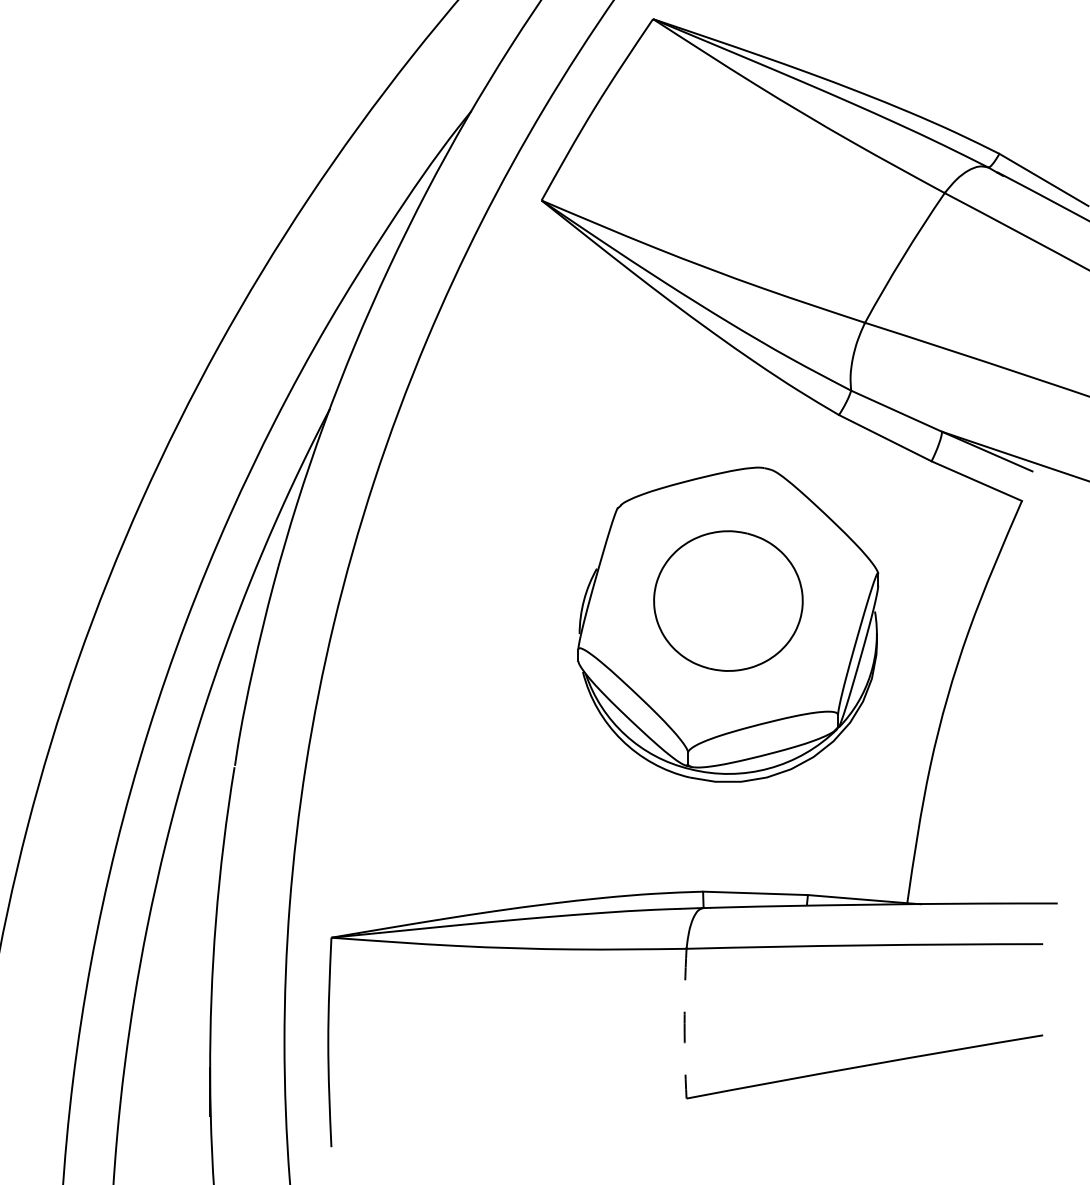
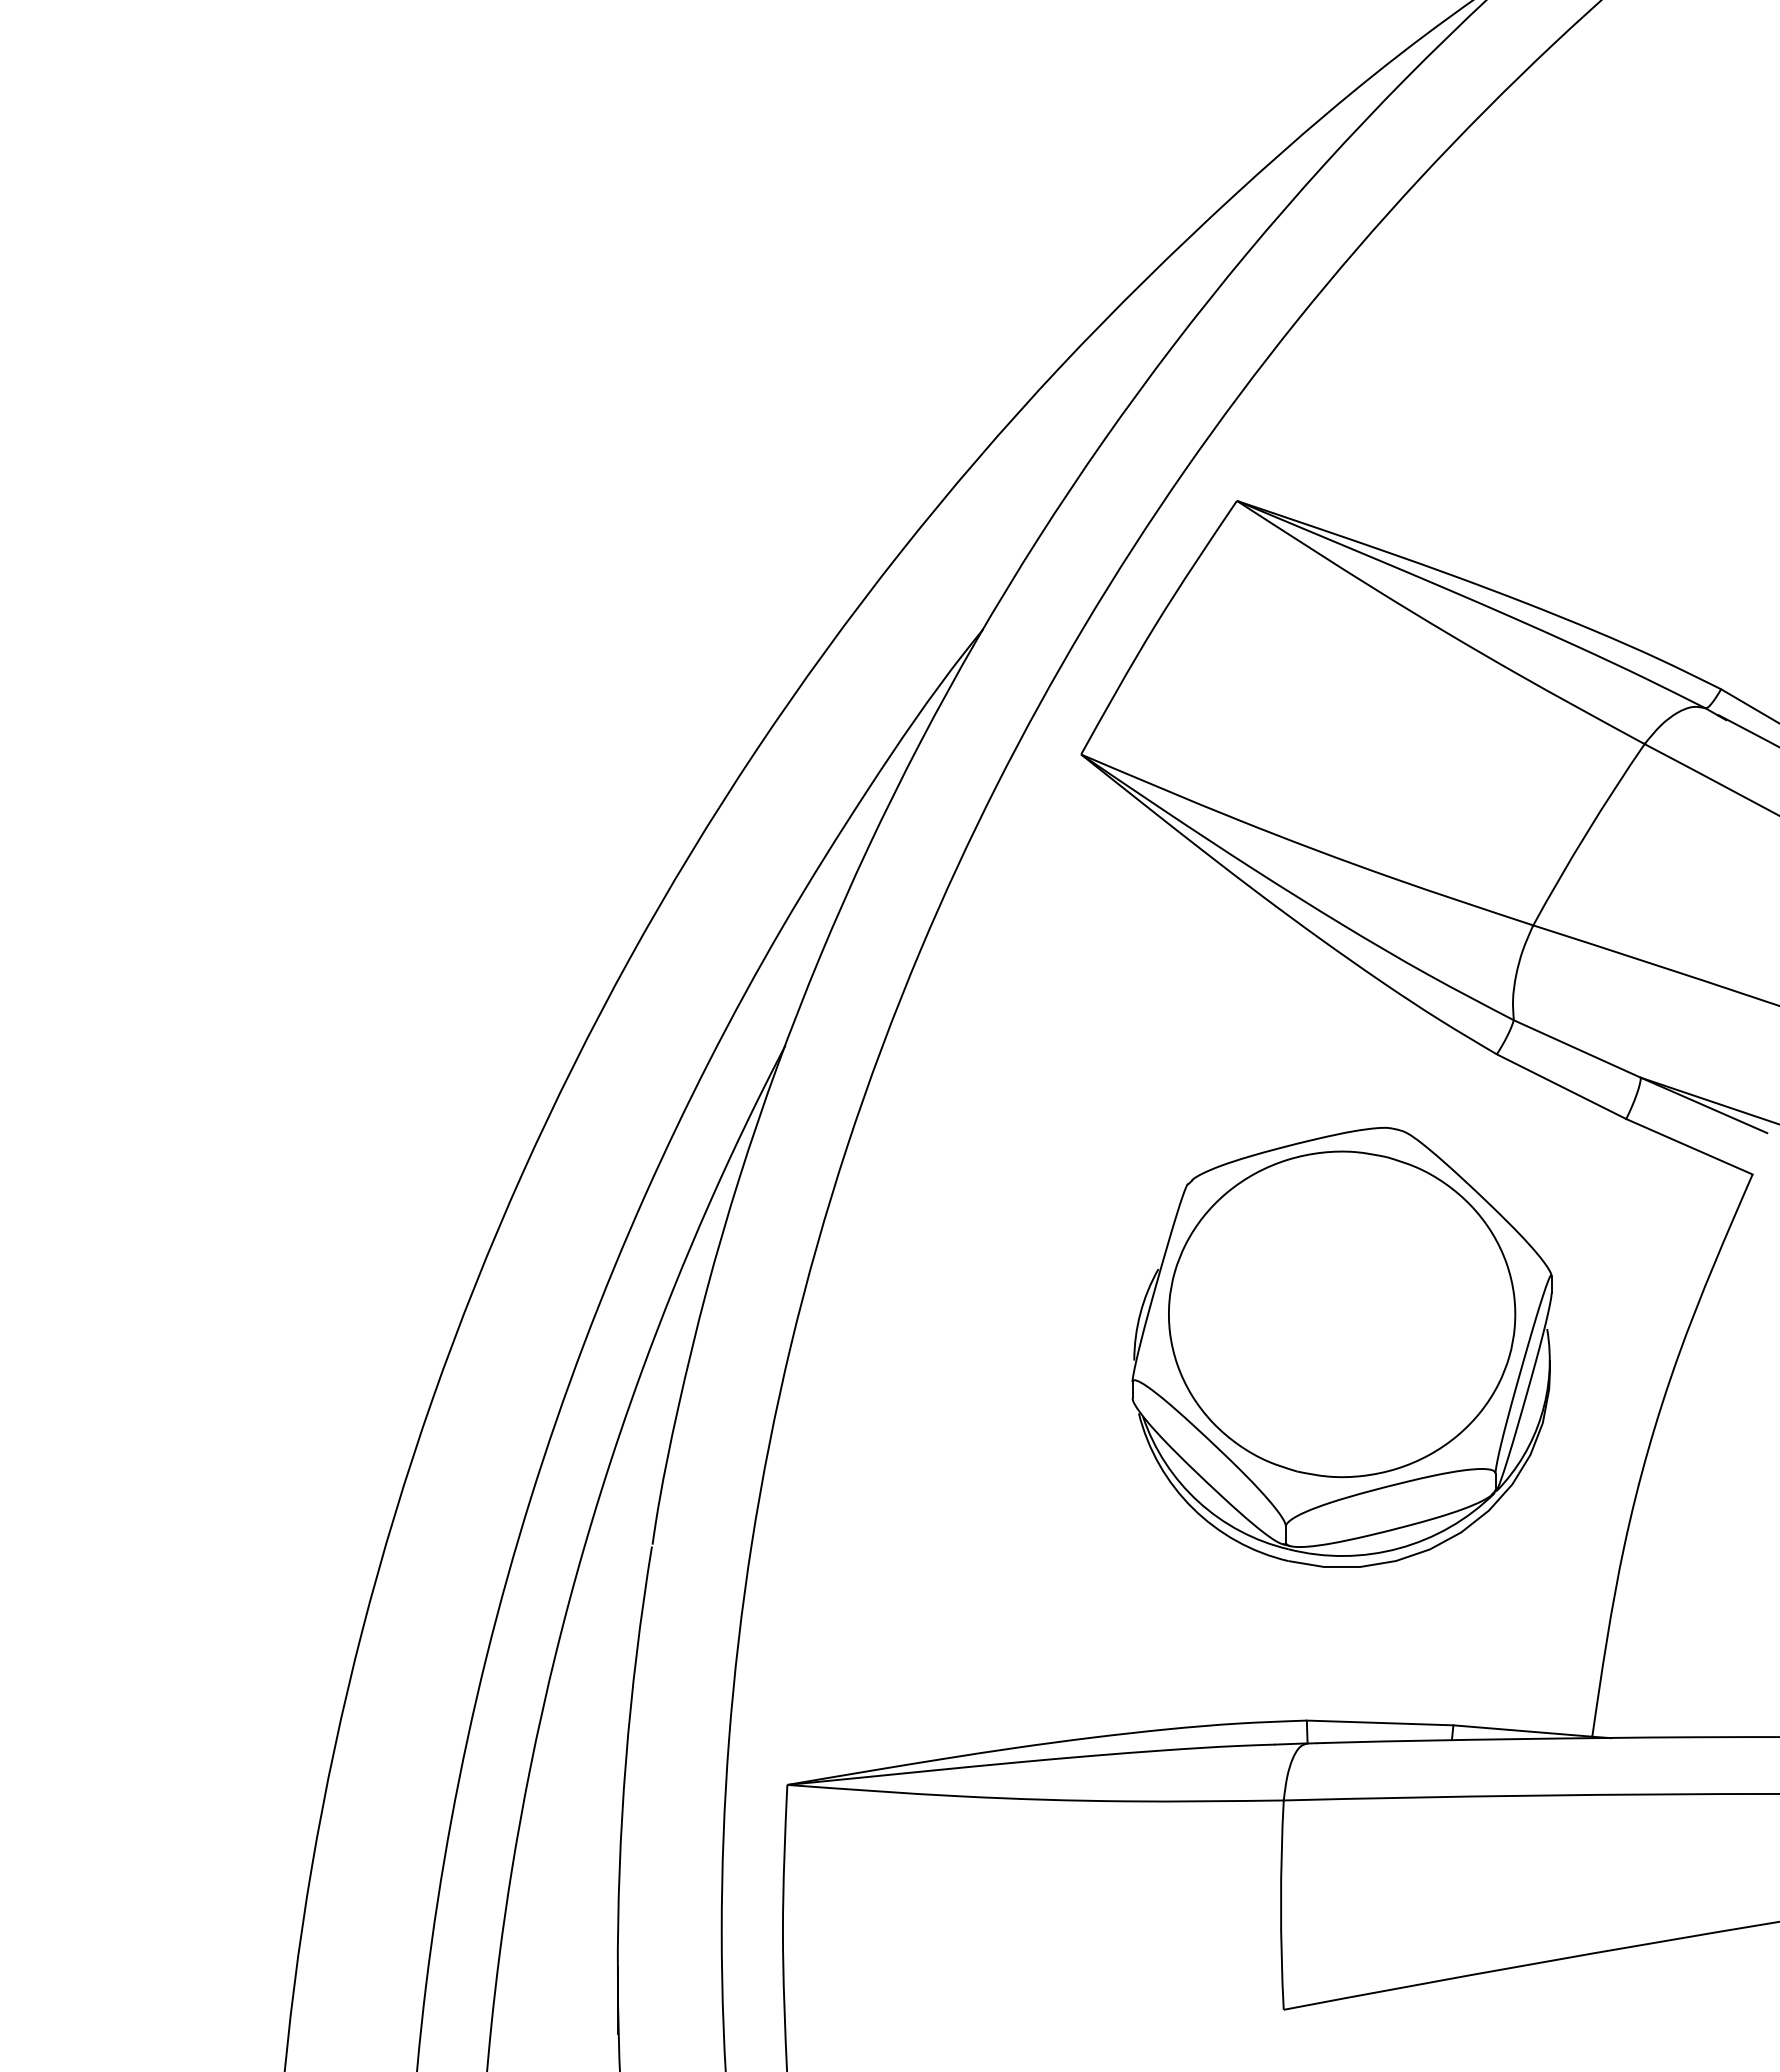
part: (728, 601) -> (1342, 1314), size x1.67
arc: (684, 1023) -> (1281, 1905), dashed -> solid

